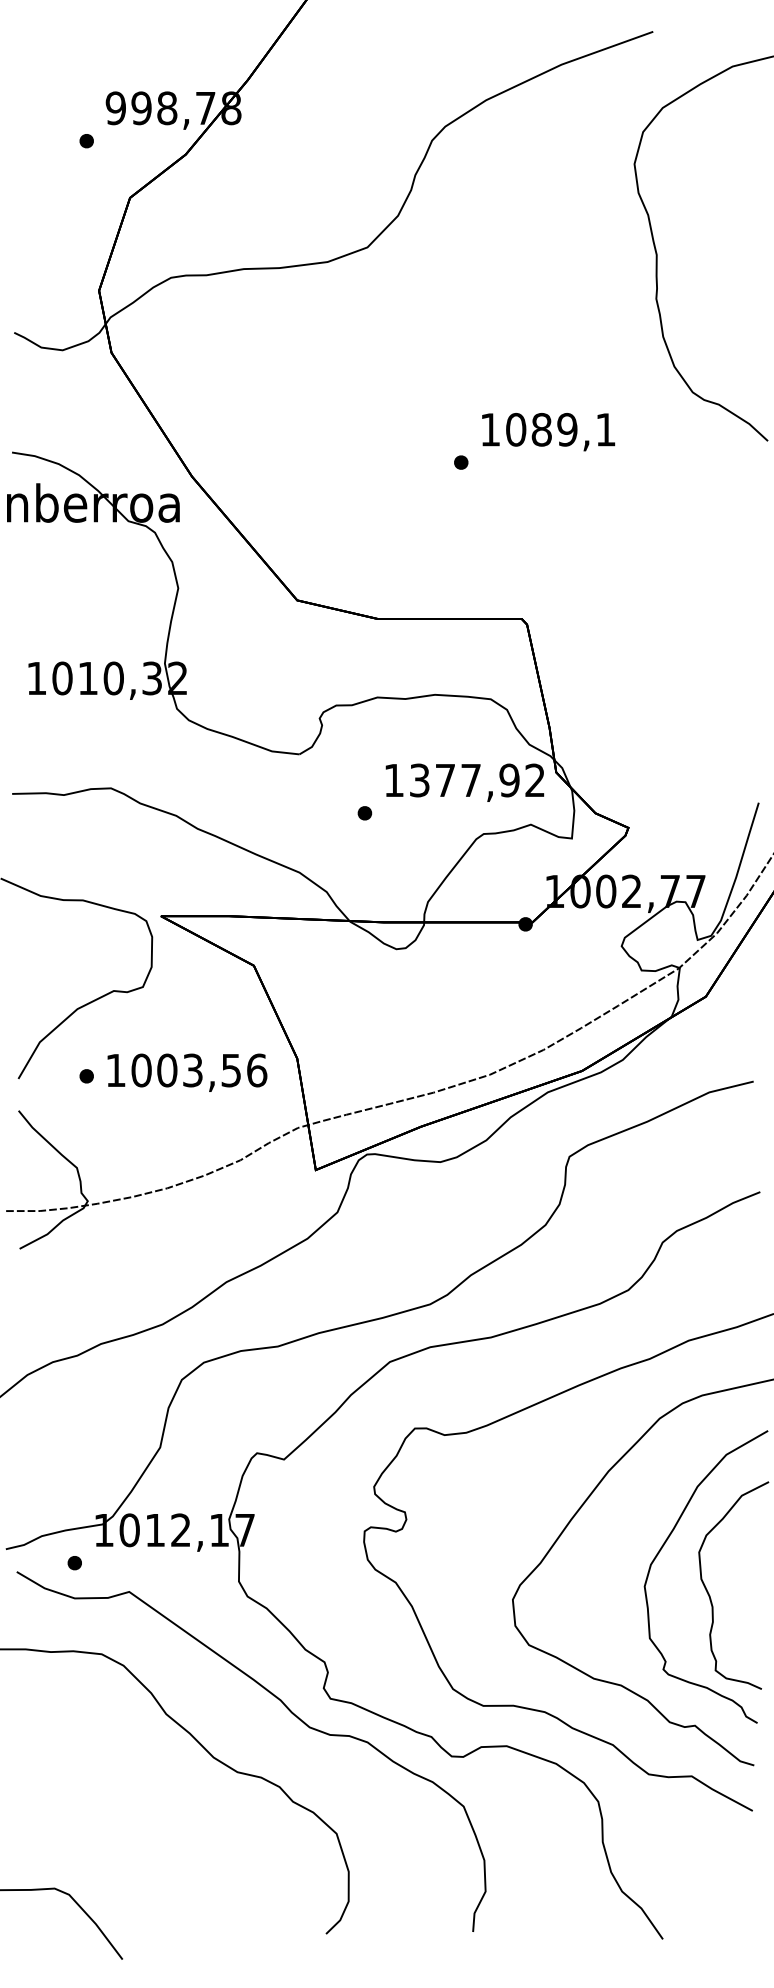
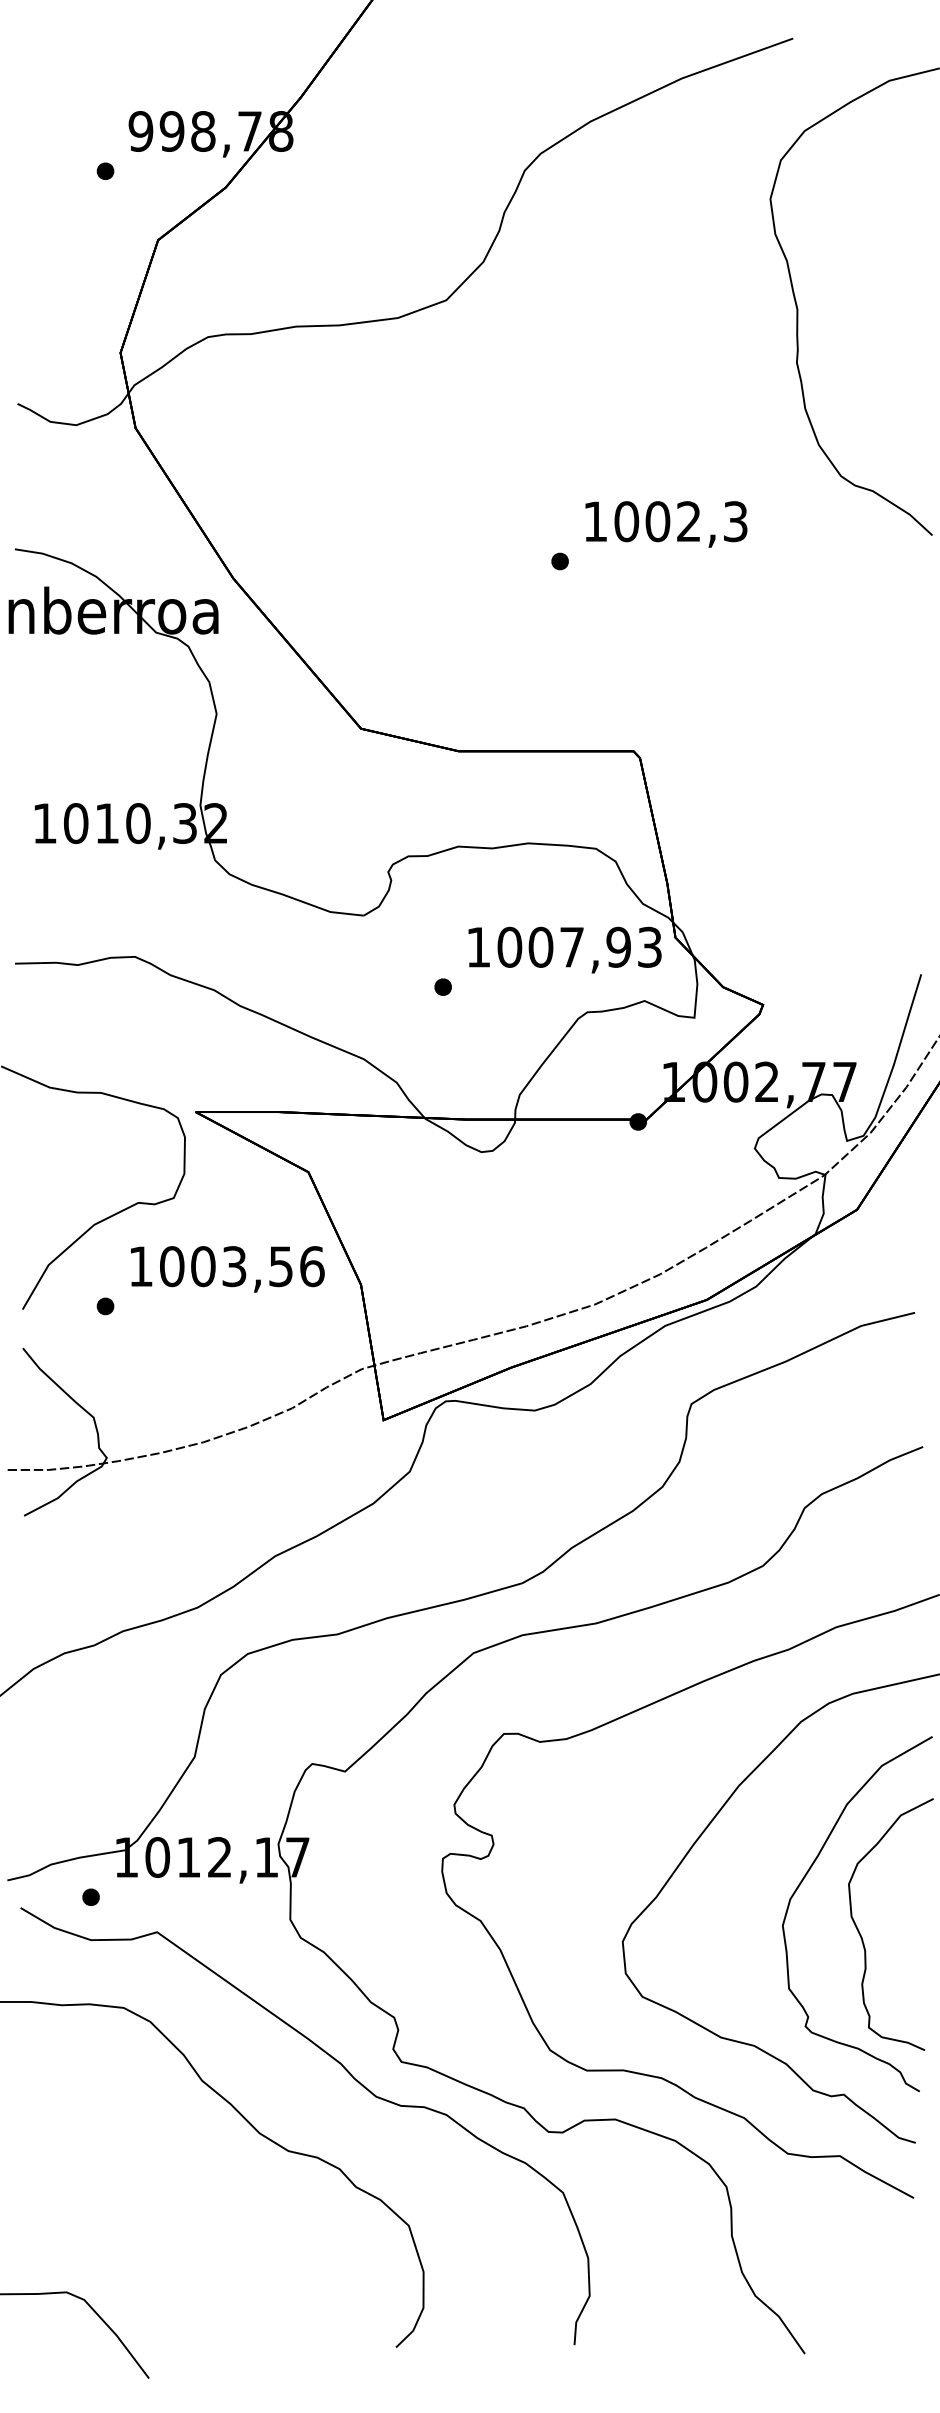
text: (573, 429) -> (696, 521), 1089,1 -> 1002,3
text: (476, 780) -> (578, 947), 1377,92 -> 1007,93
text: (187, 1072) -> (227, 1269), moved

